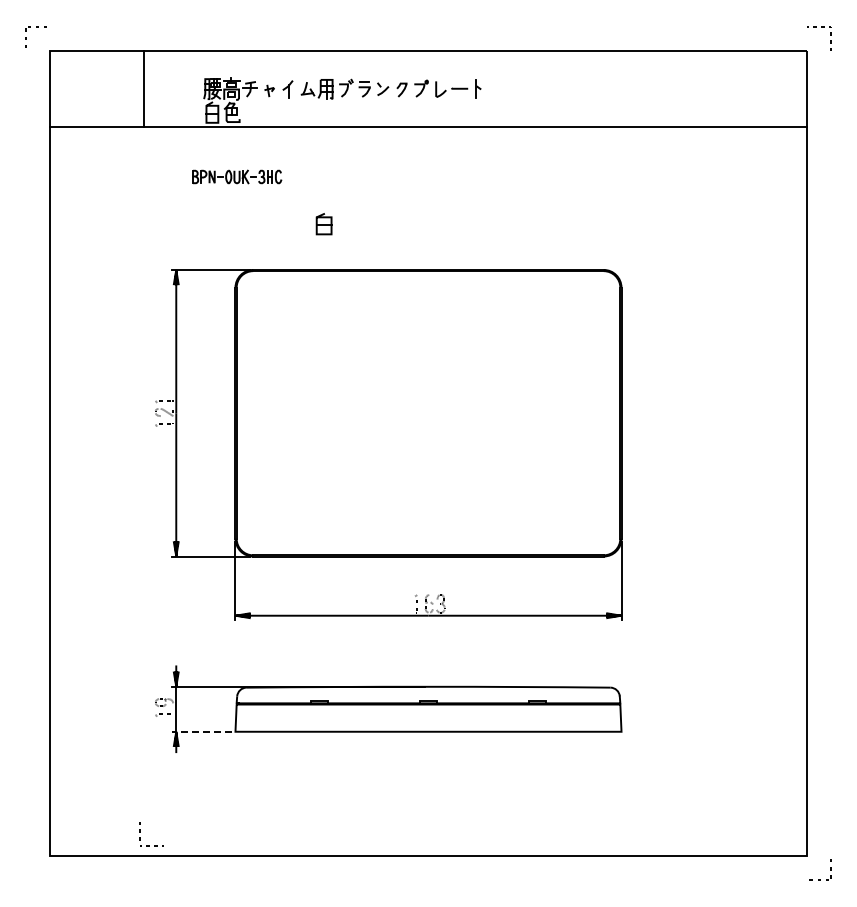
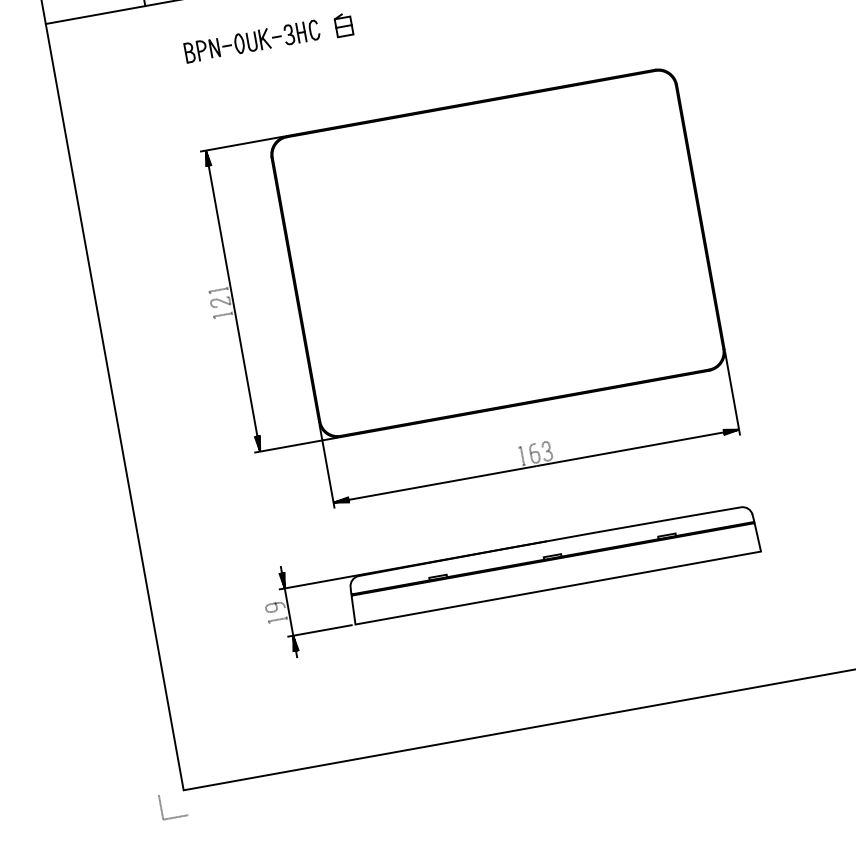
part: (237, 176) -> (252, 40), size x1.43
part: (323, 224) -> (343, 25), moved
line: (201, 731) -> (319, 630), dashed -> solid
line: (140, 832) -> (161, 805), moved

